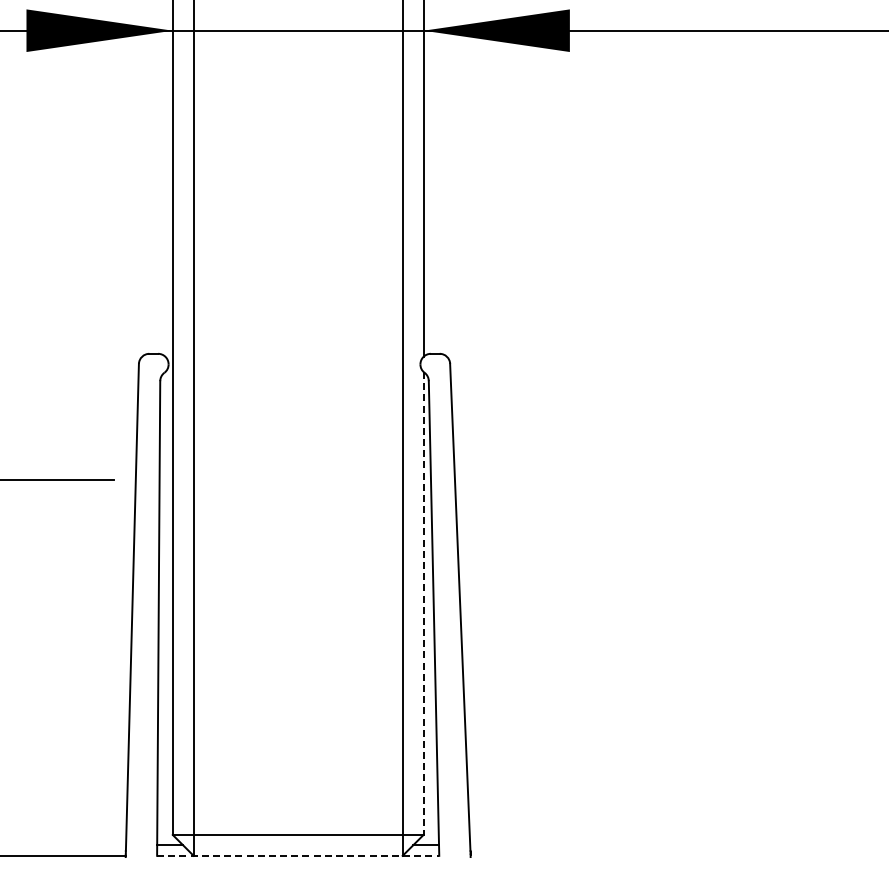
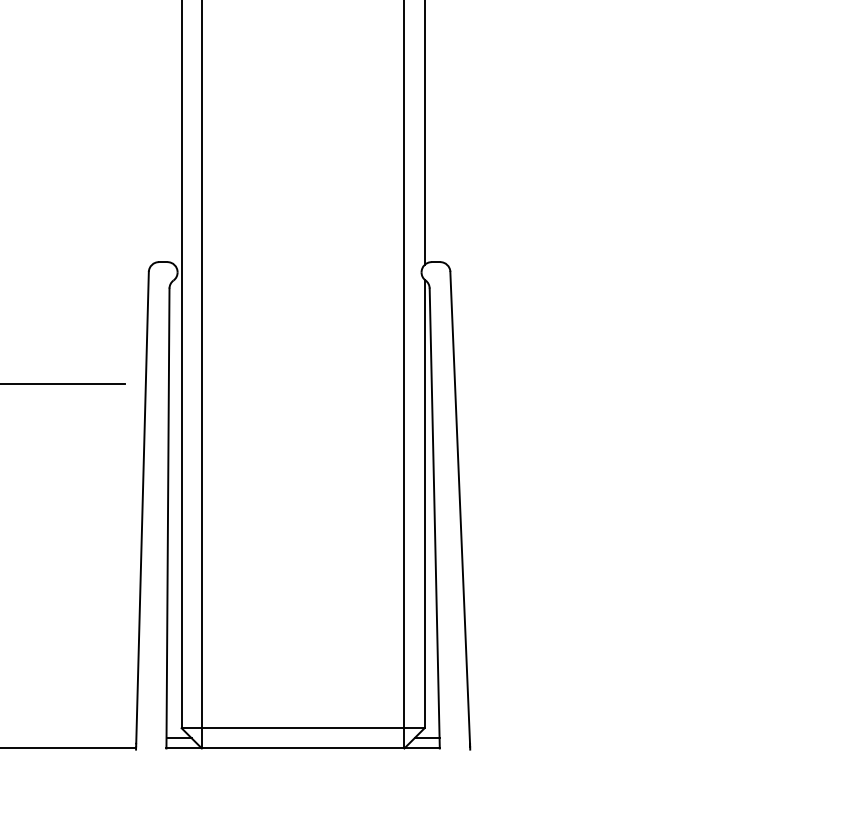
line: (423, 603) -> (424, 504), dashed -> solid
line: (298, 855) -> (303, 748), dashed -> solid

